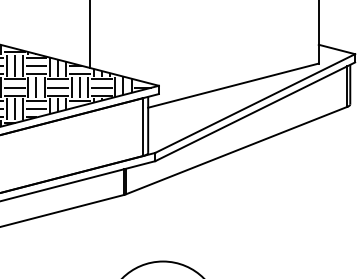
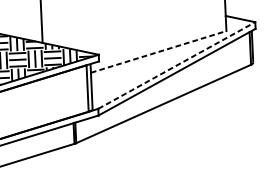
line: (233, 85) -> (158, 51), solid -> dashed
line: (255, 103) -> (177, 65), solid -> dashed

